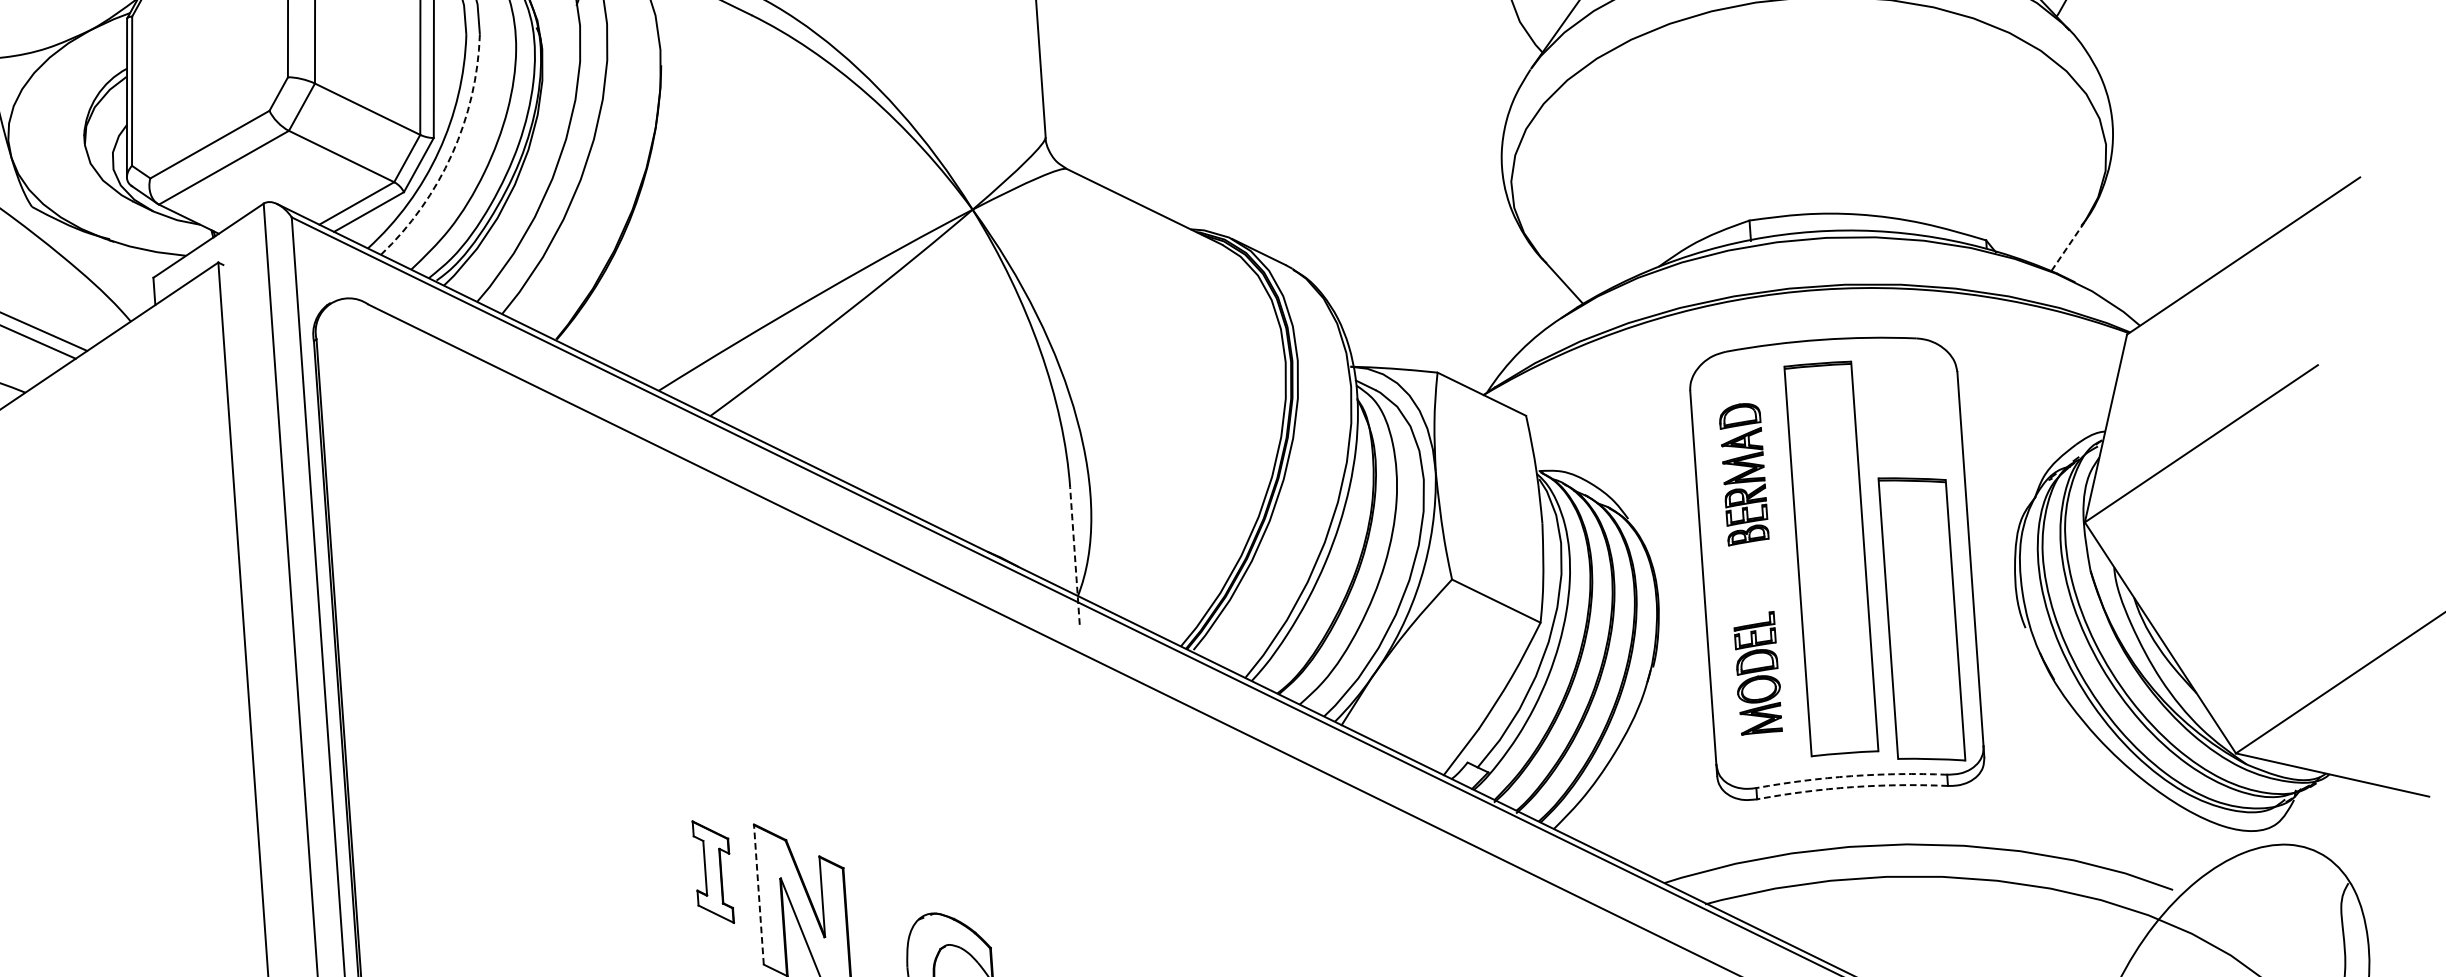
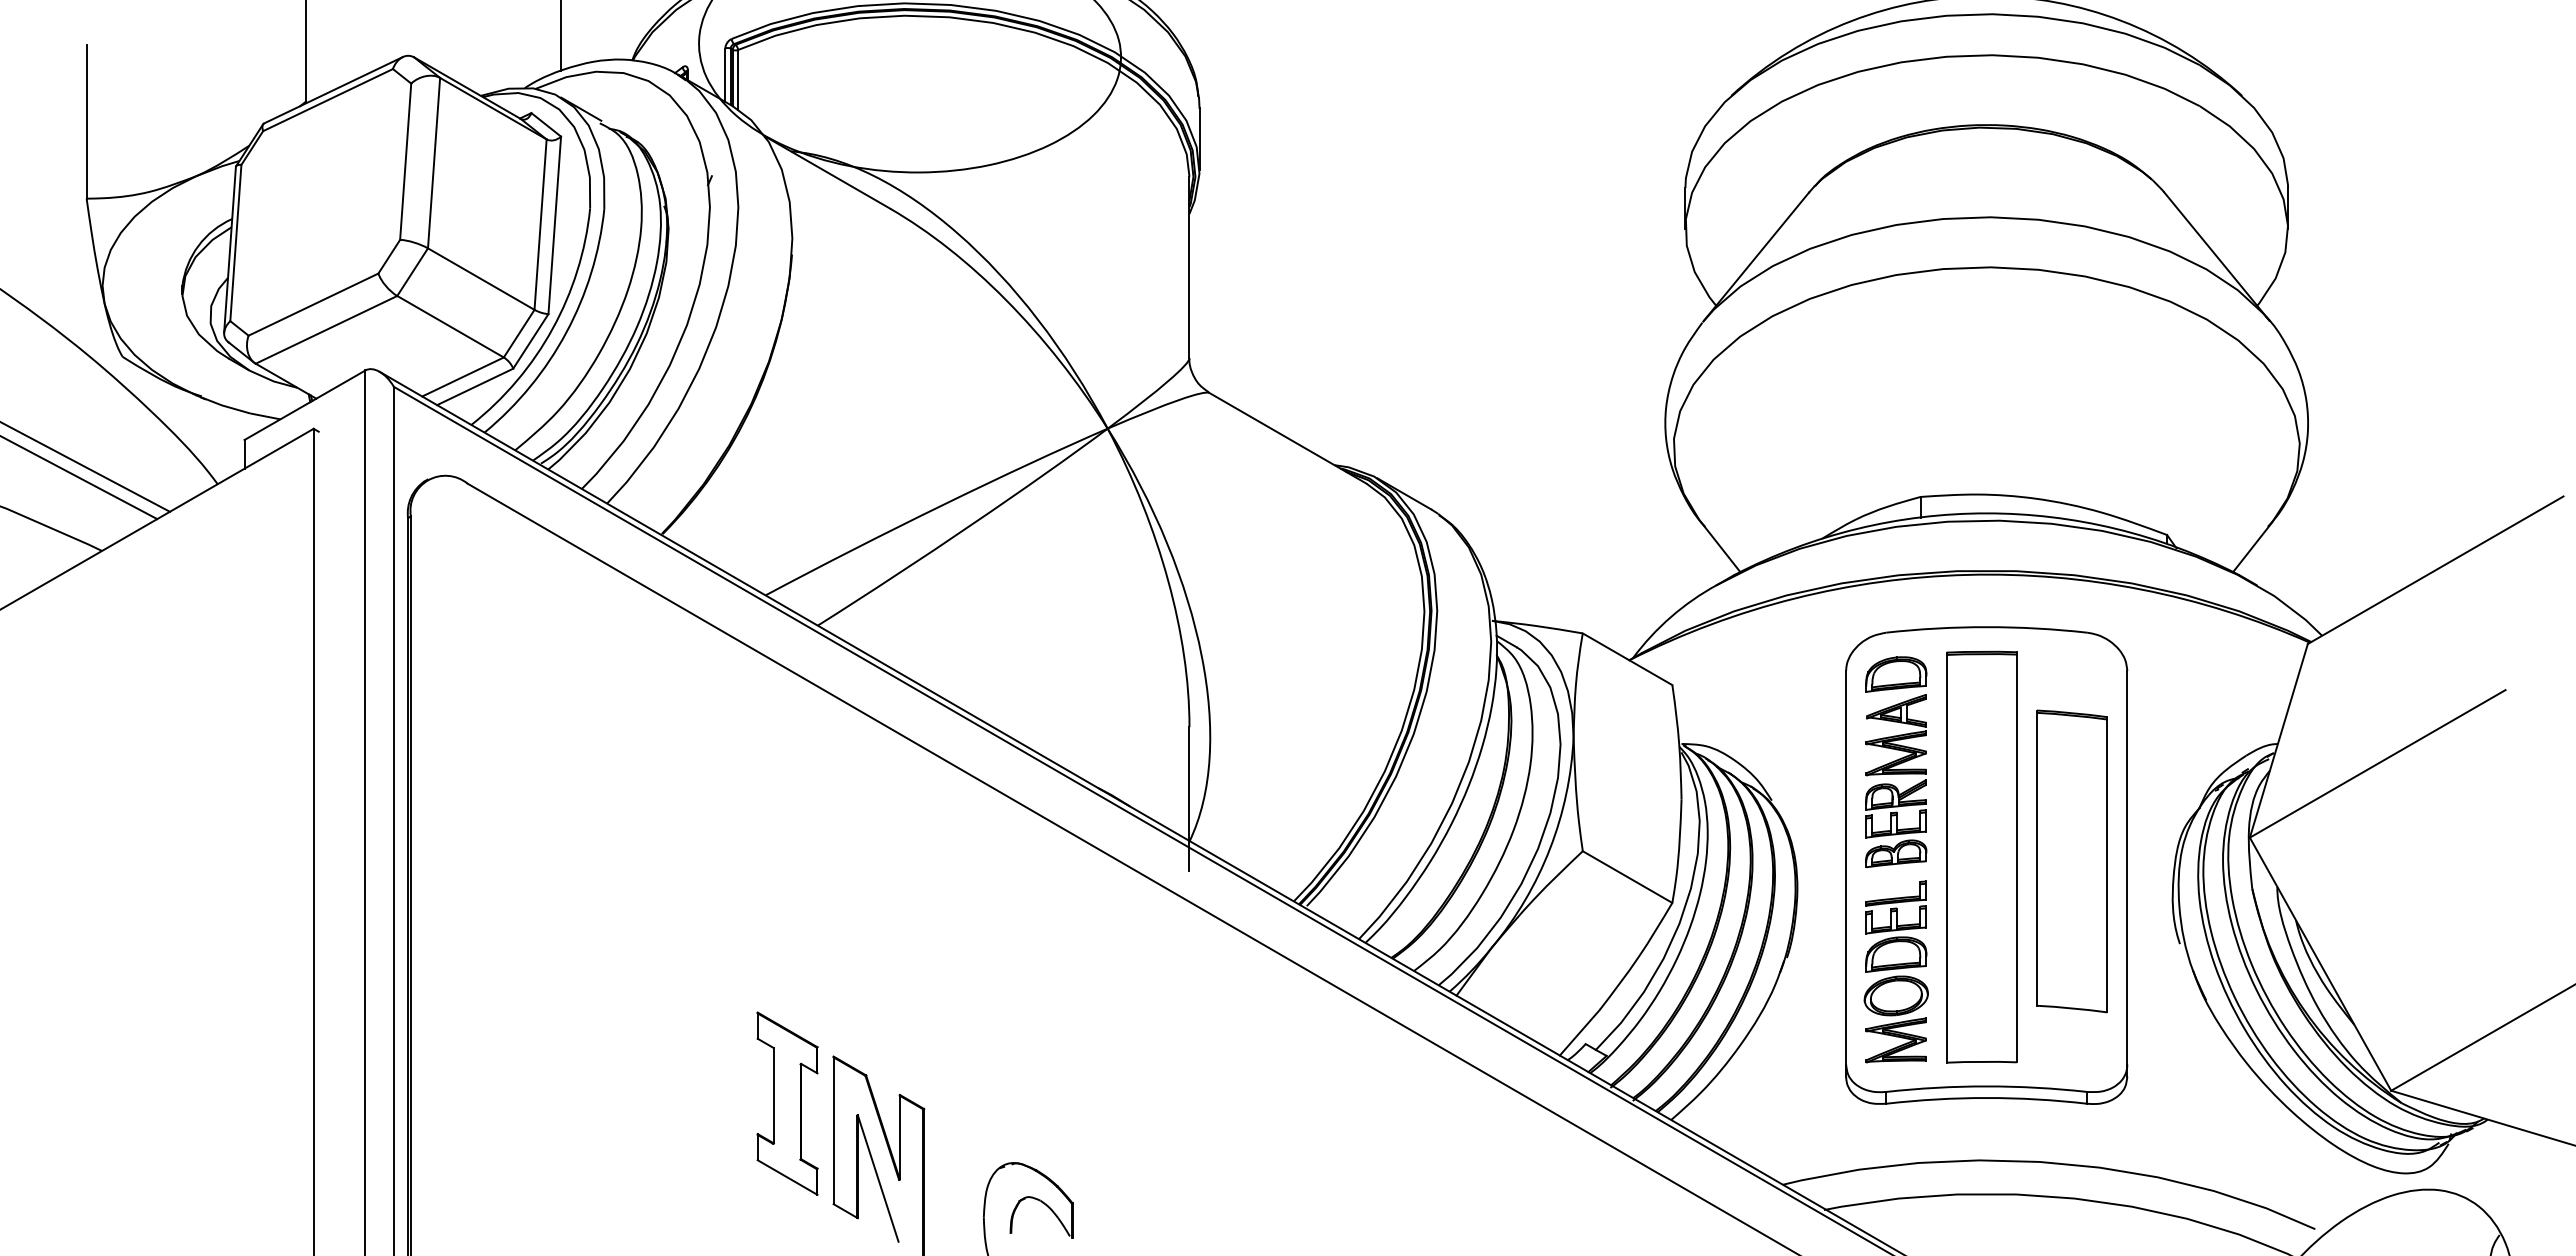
arc: (452, 154) -> (566, 332), dashed -> solid
line: (2068, 245) -> (2252, 546), dashed -> solid
part: (1744, 474) -> (1896, 762), size x1.43
line: (1074, 555) -> (1189, 798), dashed -> solid
part: (1921, 619) -> (2071, 861), moved
part: (1757, 673) -> (1895, 971), size x1.43
arc: (1851, 776) -> (1986, 1086), dashed -> solid
arc: (1851, 787) -> (1986, 1098), dashed -> solid
part: (713, 872) -> (787, 1103), size x1.67
line: (758, 894) -> (833, 1130), dashed -> solid

